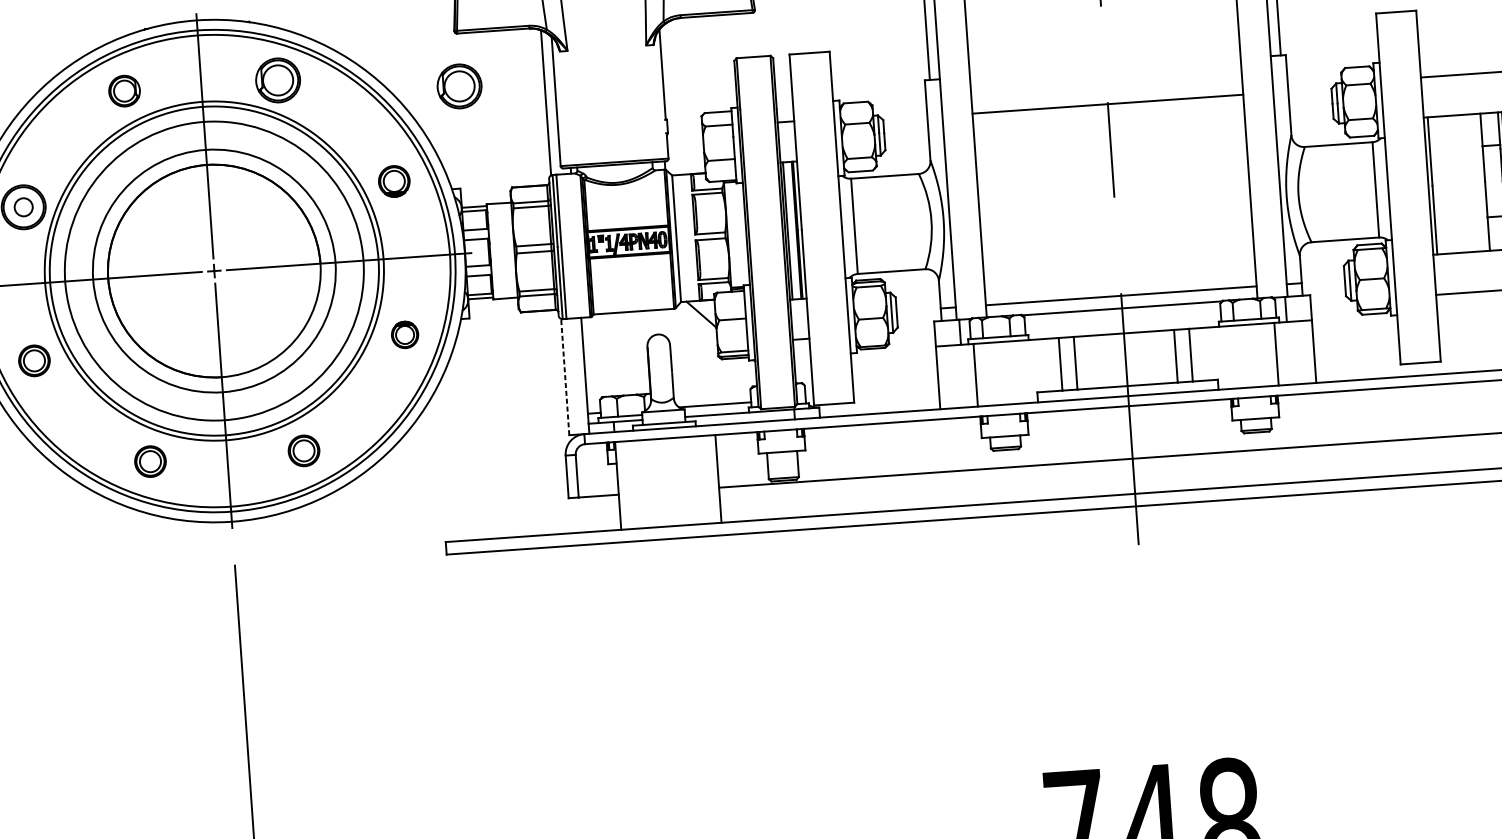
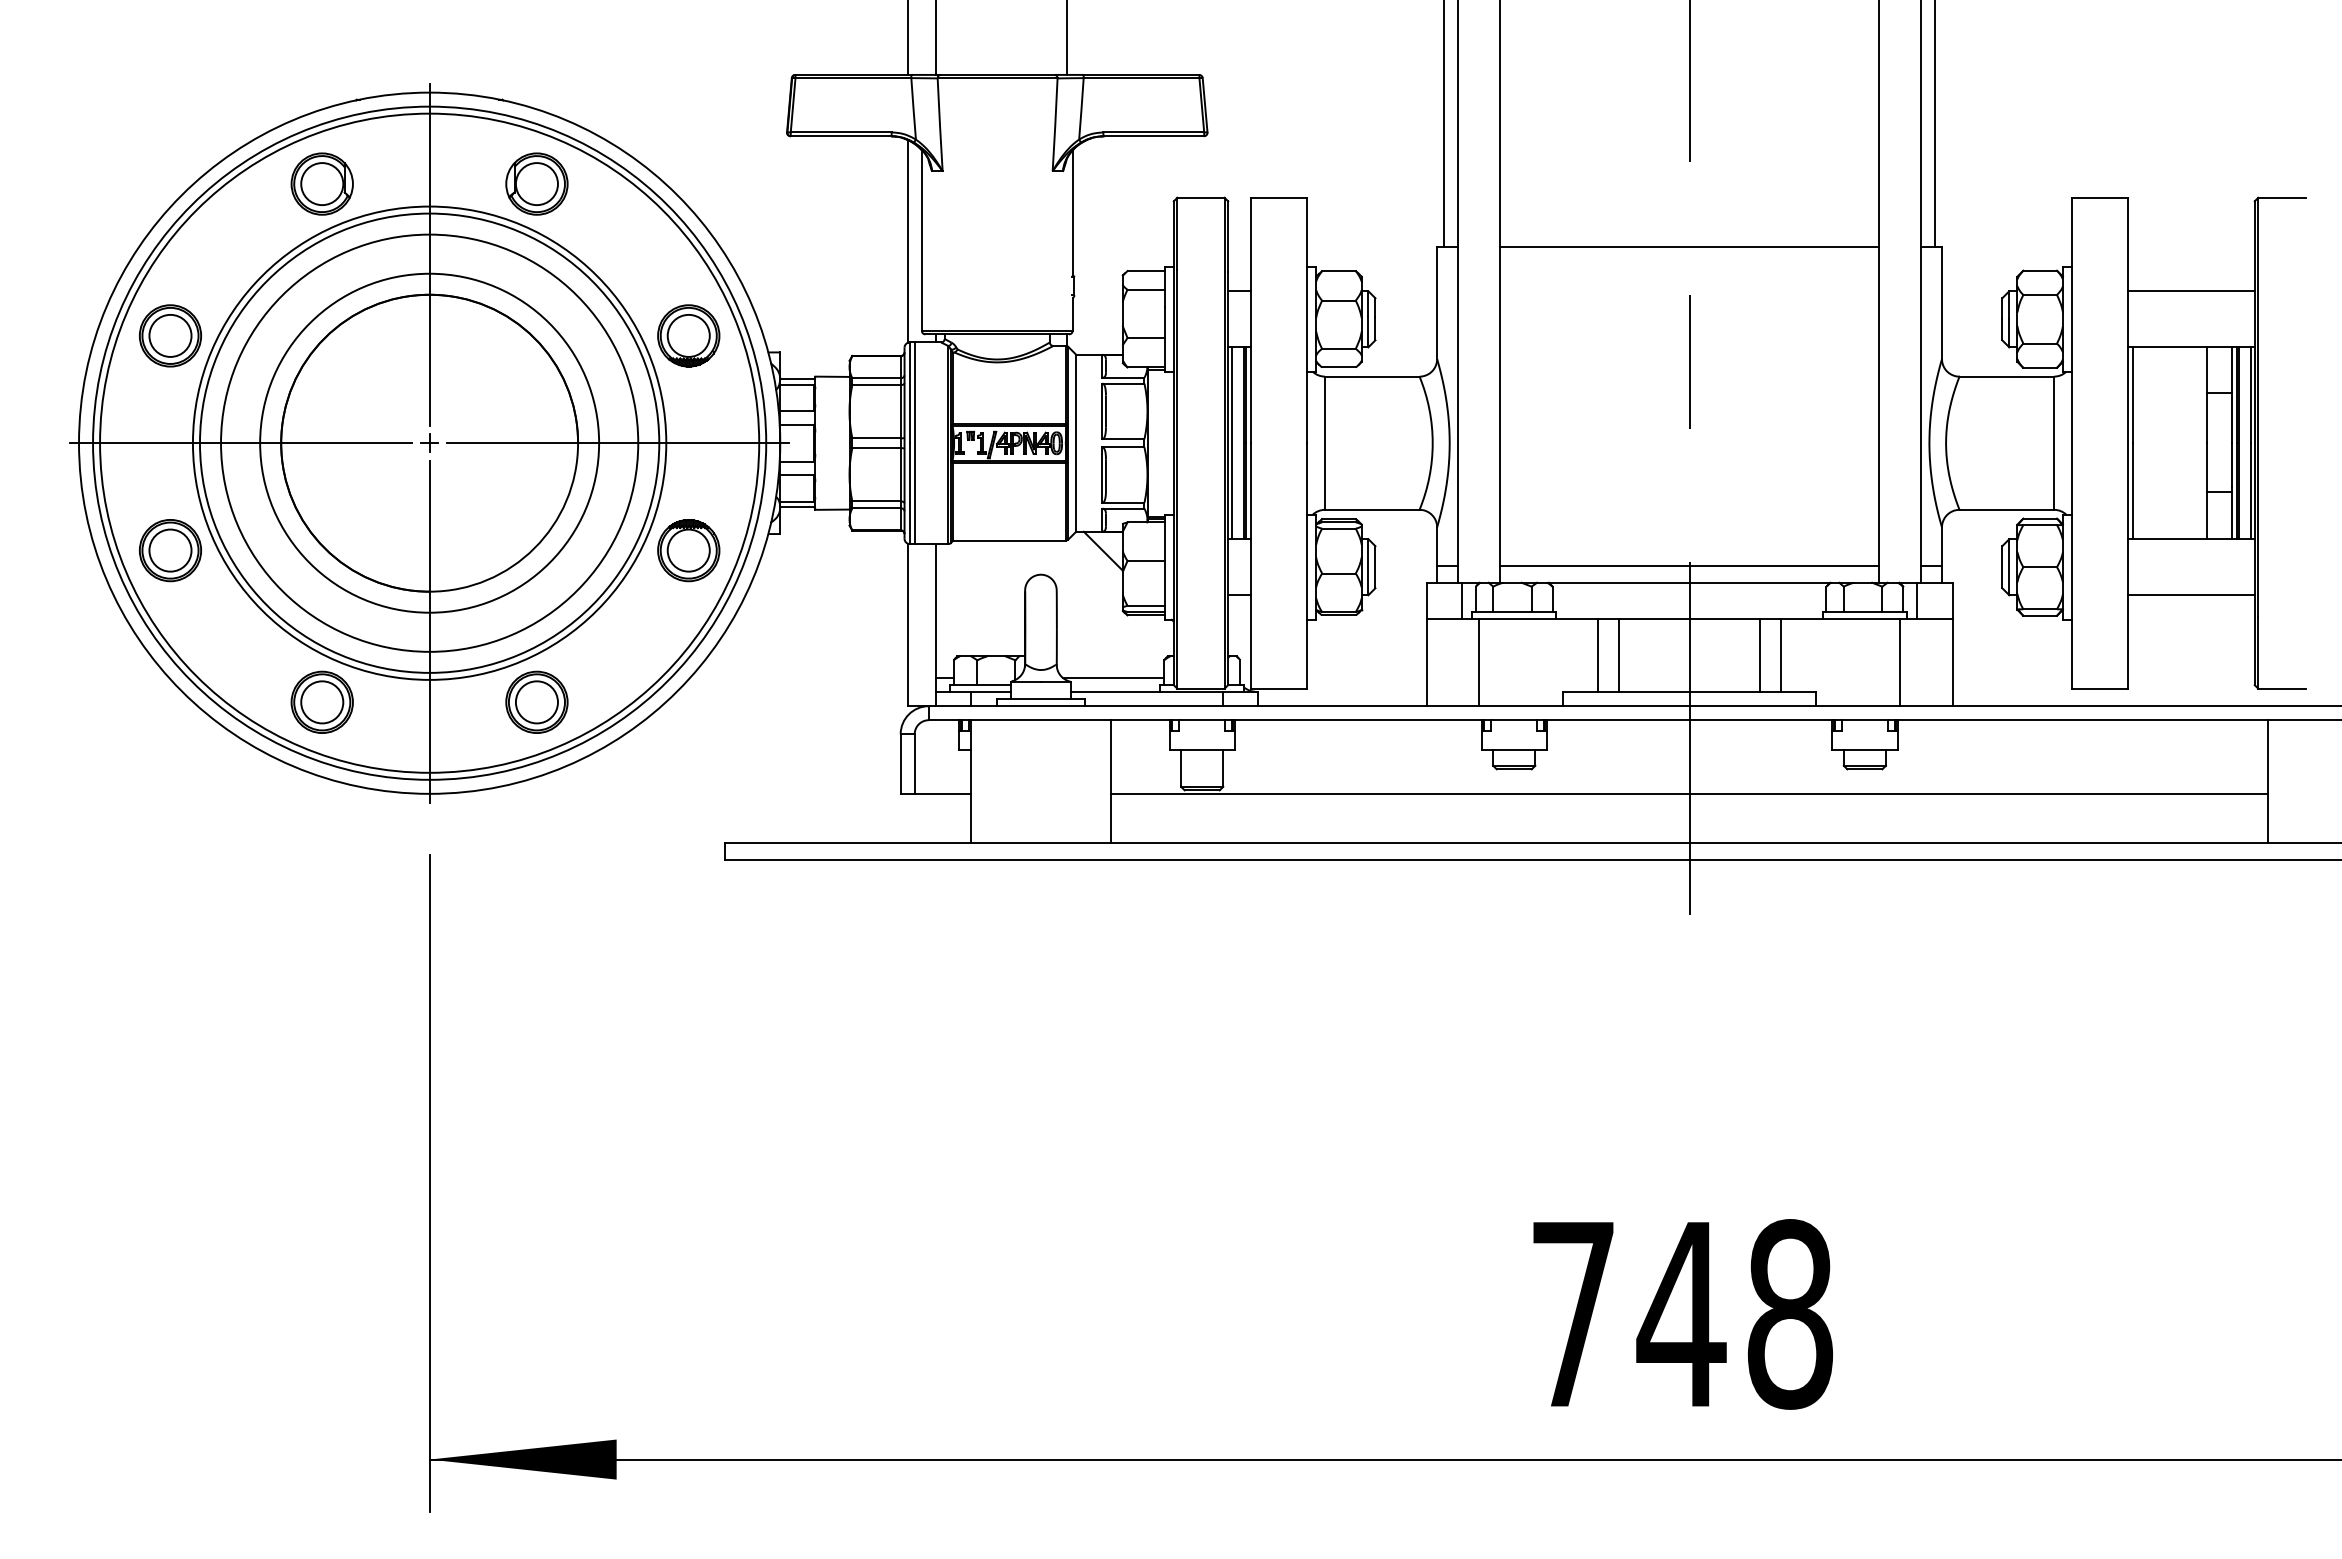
part: (459, 86) -> (788, 209), removed
part: (124, 90) -> (321, 183), size x1.43
line: (1107, 103) -> (1689, 246), moved
part: (394, 181) -> (688, 335), size x1.43
circle: (23, 207) -> (170, 335), size x1.67
part: (404, 334) -> (688, 550), size x1.67
part: (34, 360) -> (170, 550), size x1.43
line: (565, 376) -> (907, 624), dashed -> solid
part: (303, 450) -> (536, 701), size x1.43
part: (149, 461) -> (321, 701), size x1.43

